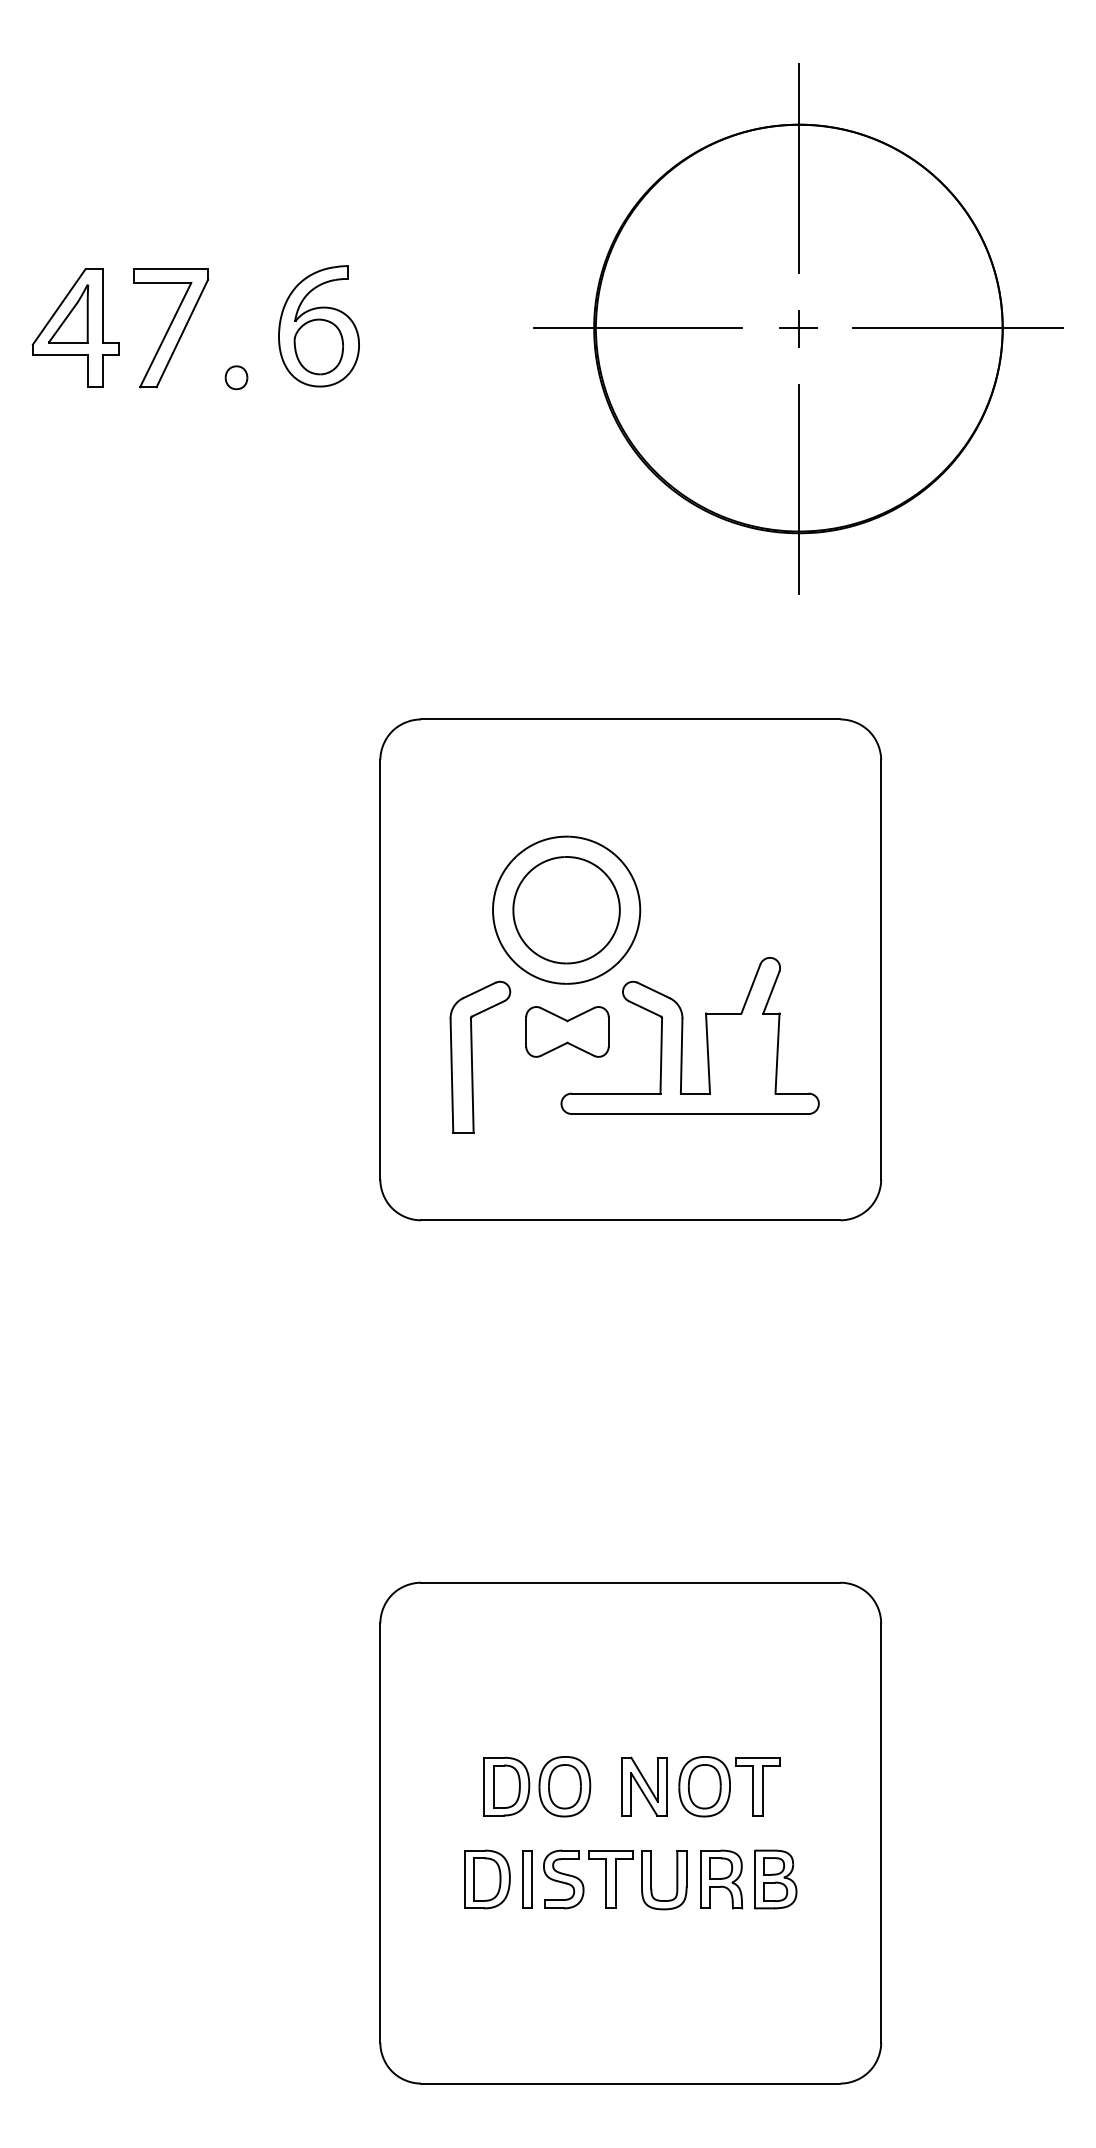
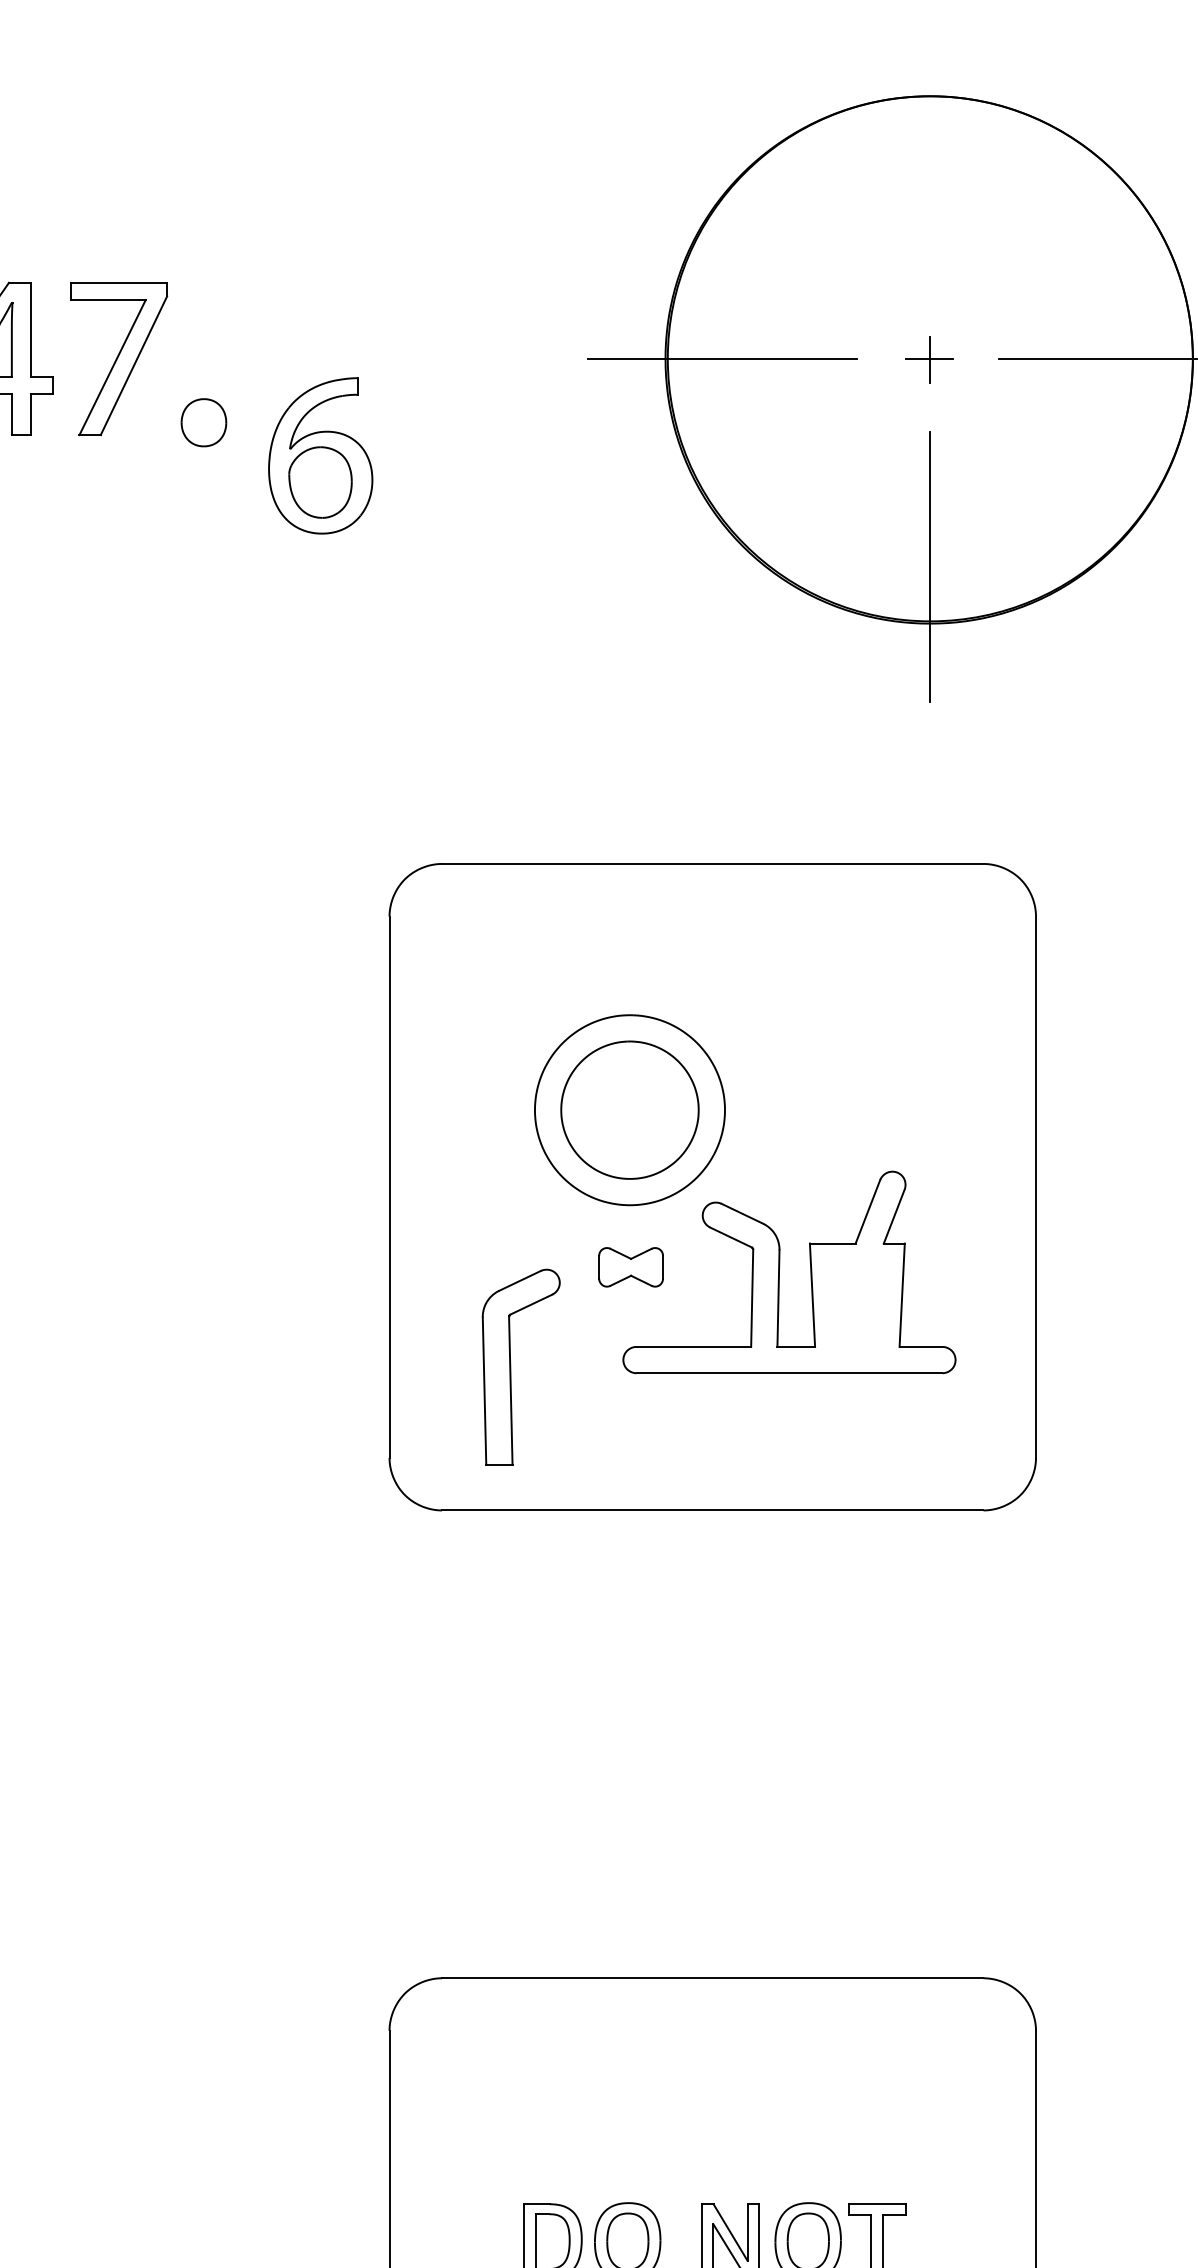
line: (799, 168) -> (930, 152), removed
part: (318, 326) -> (320, 456), moved
part: (236, 377) -> (203, 422), size x1.6
part: (567, 1031) -> (631, 1266), size x0.6
part: (472, 1056) -> (511, 1366), moved

